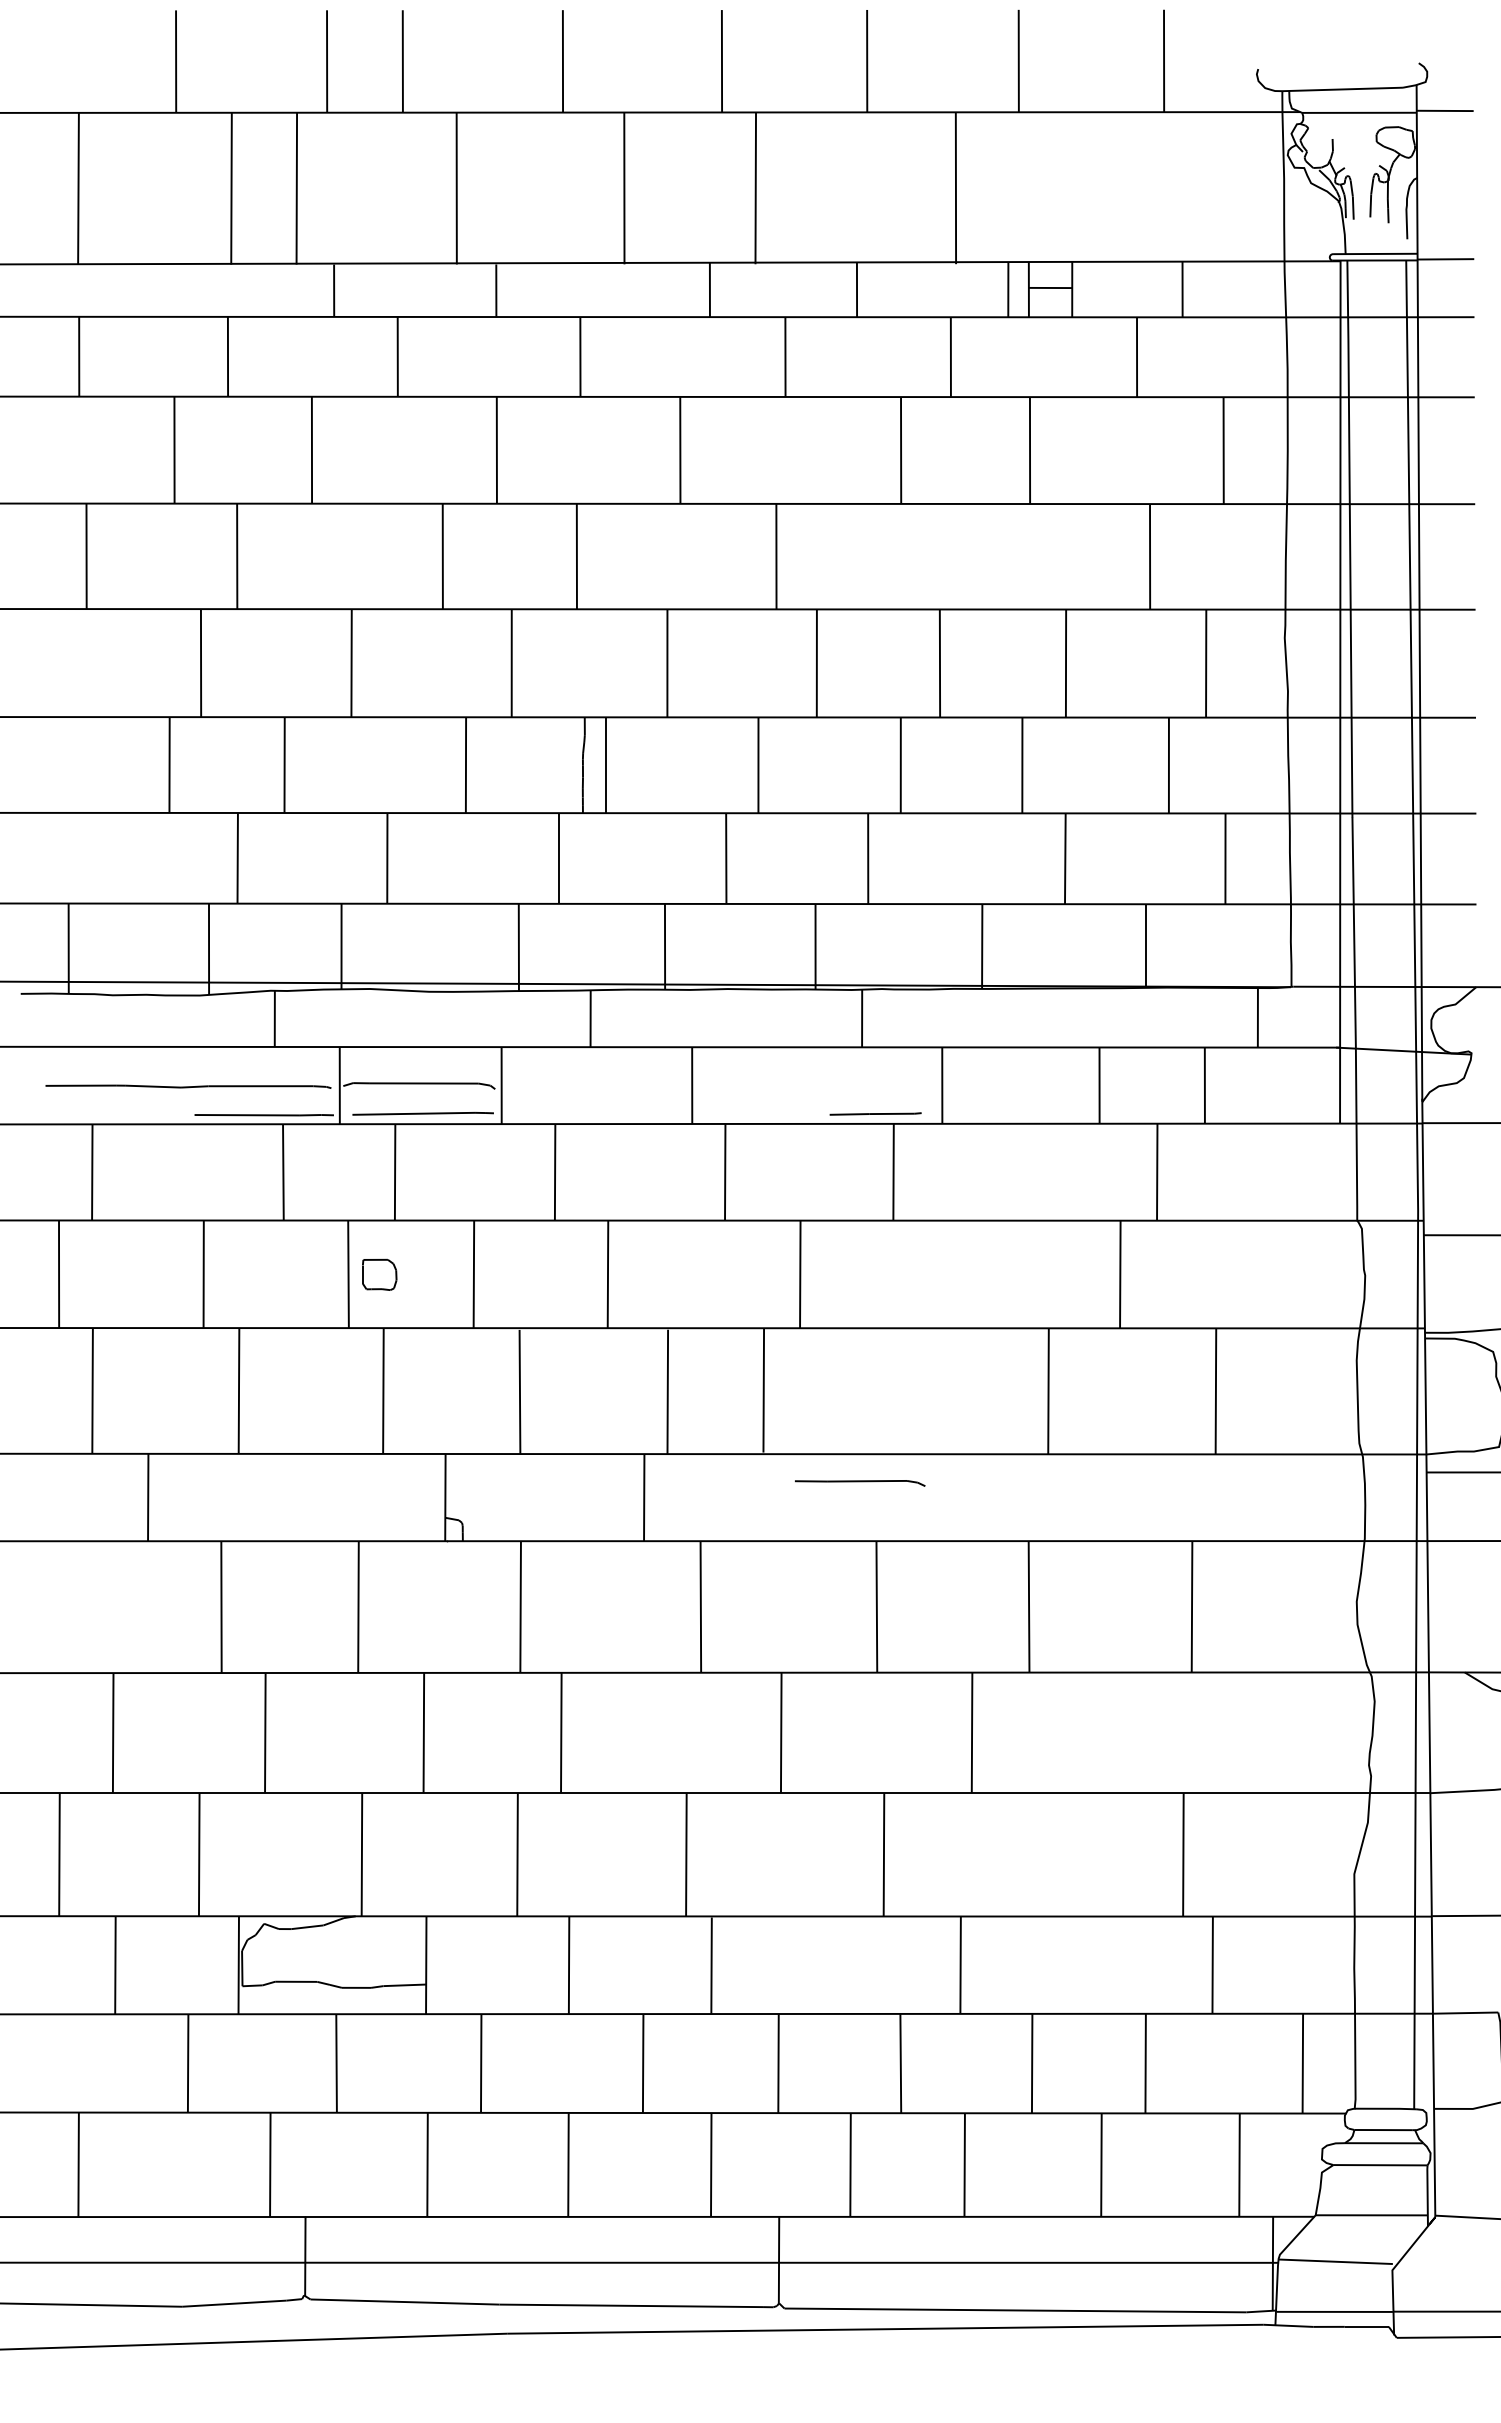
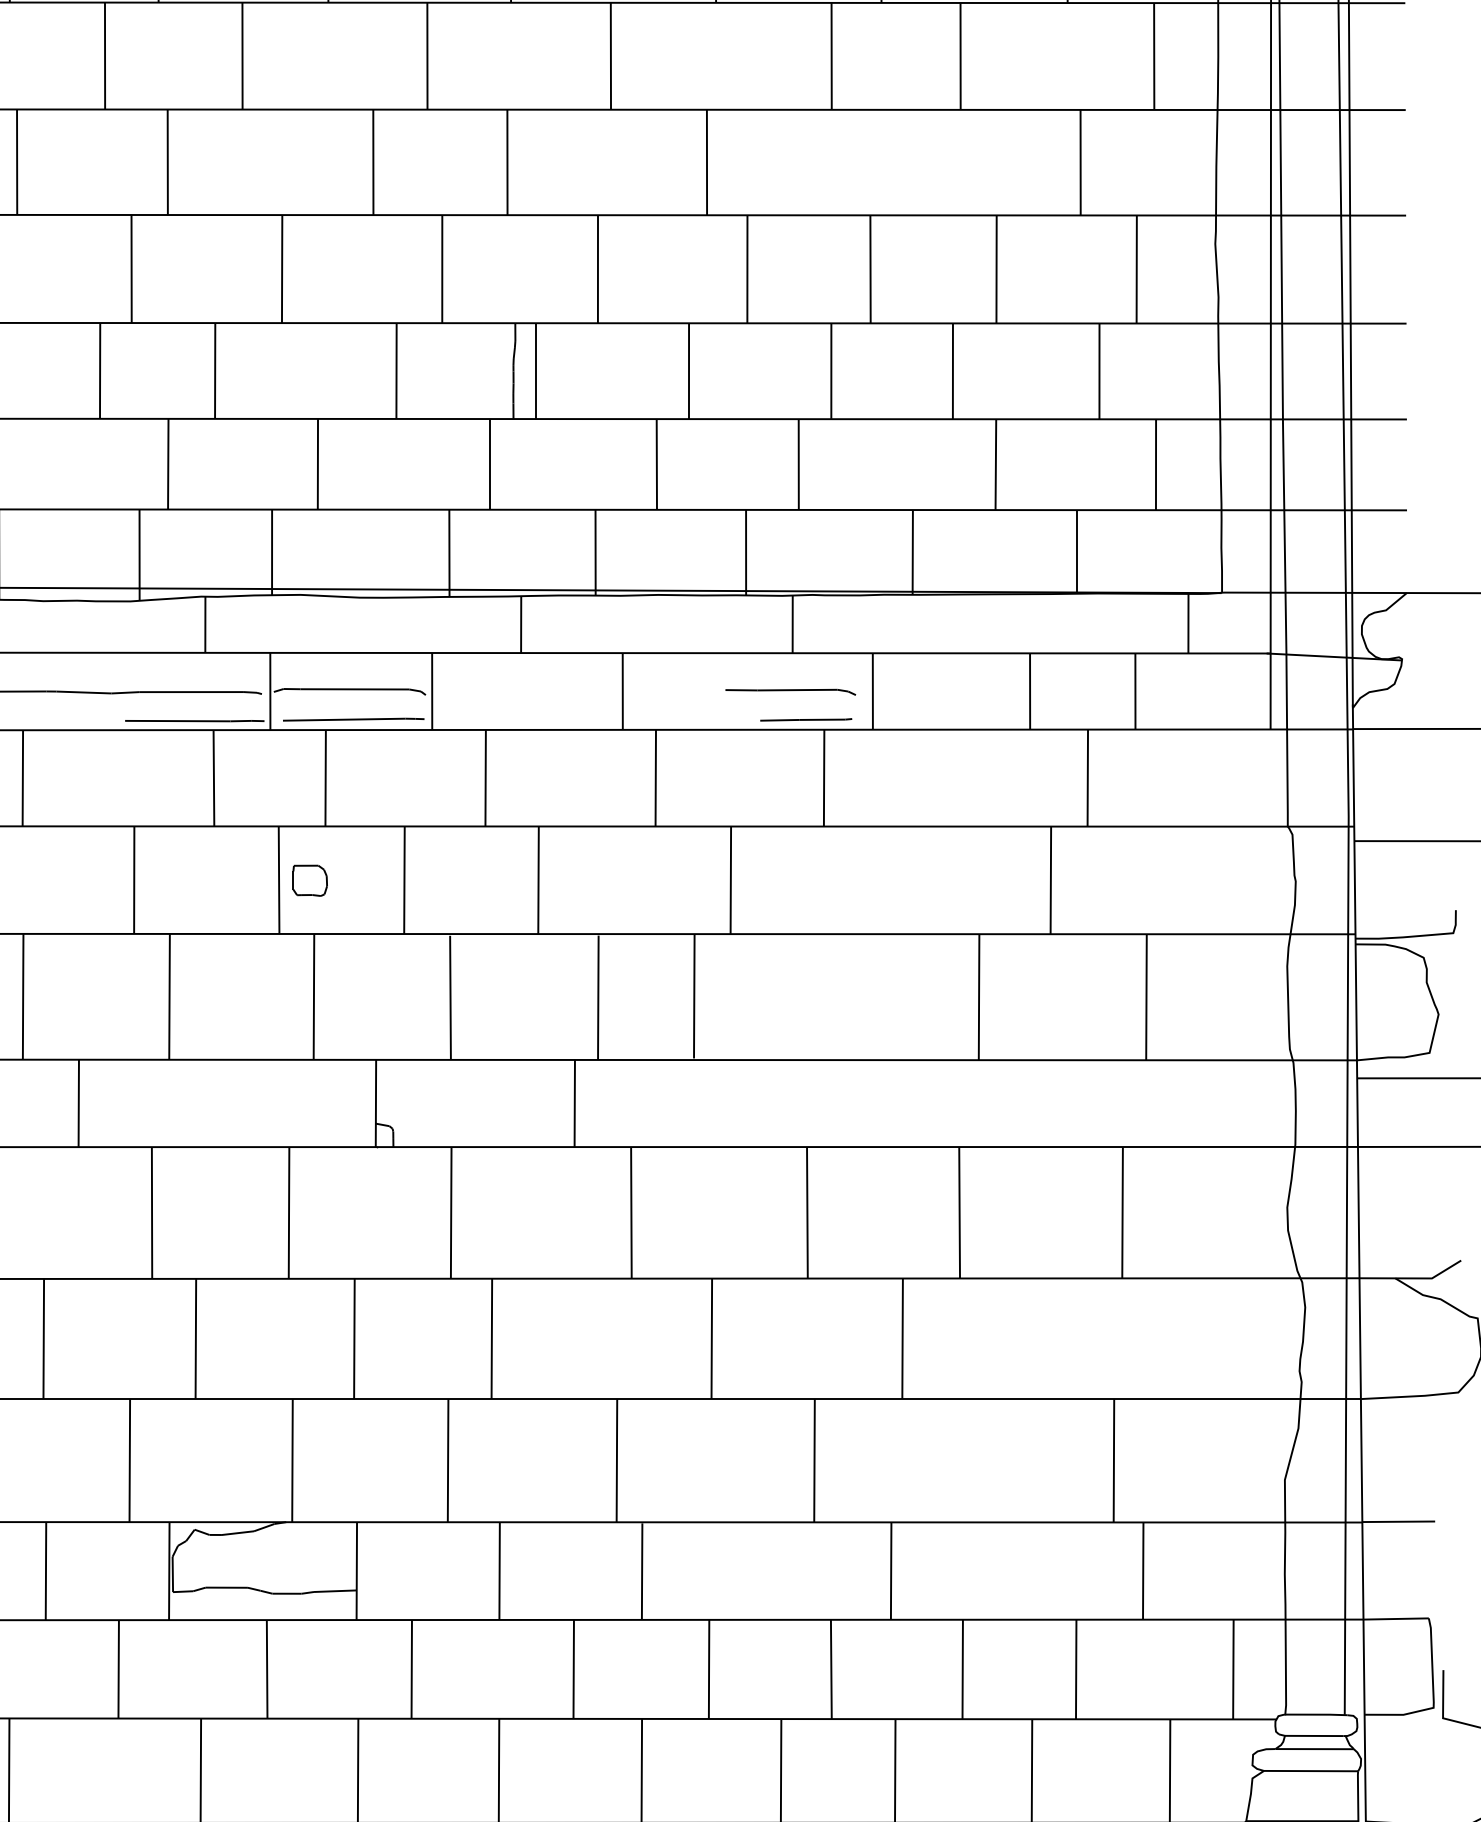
line: (860, 1482) -> (791, 691), moved

